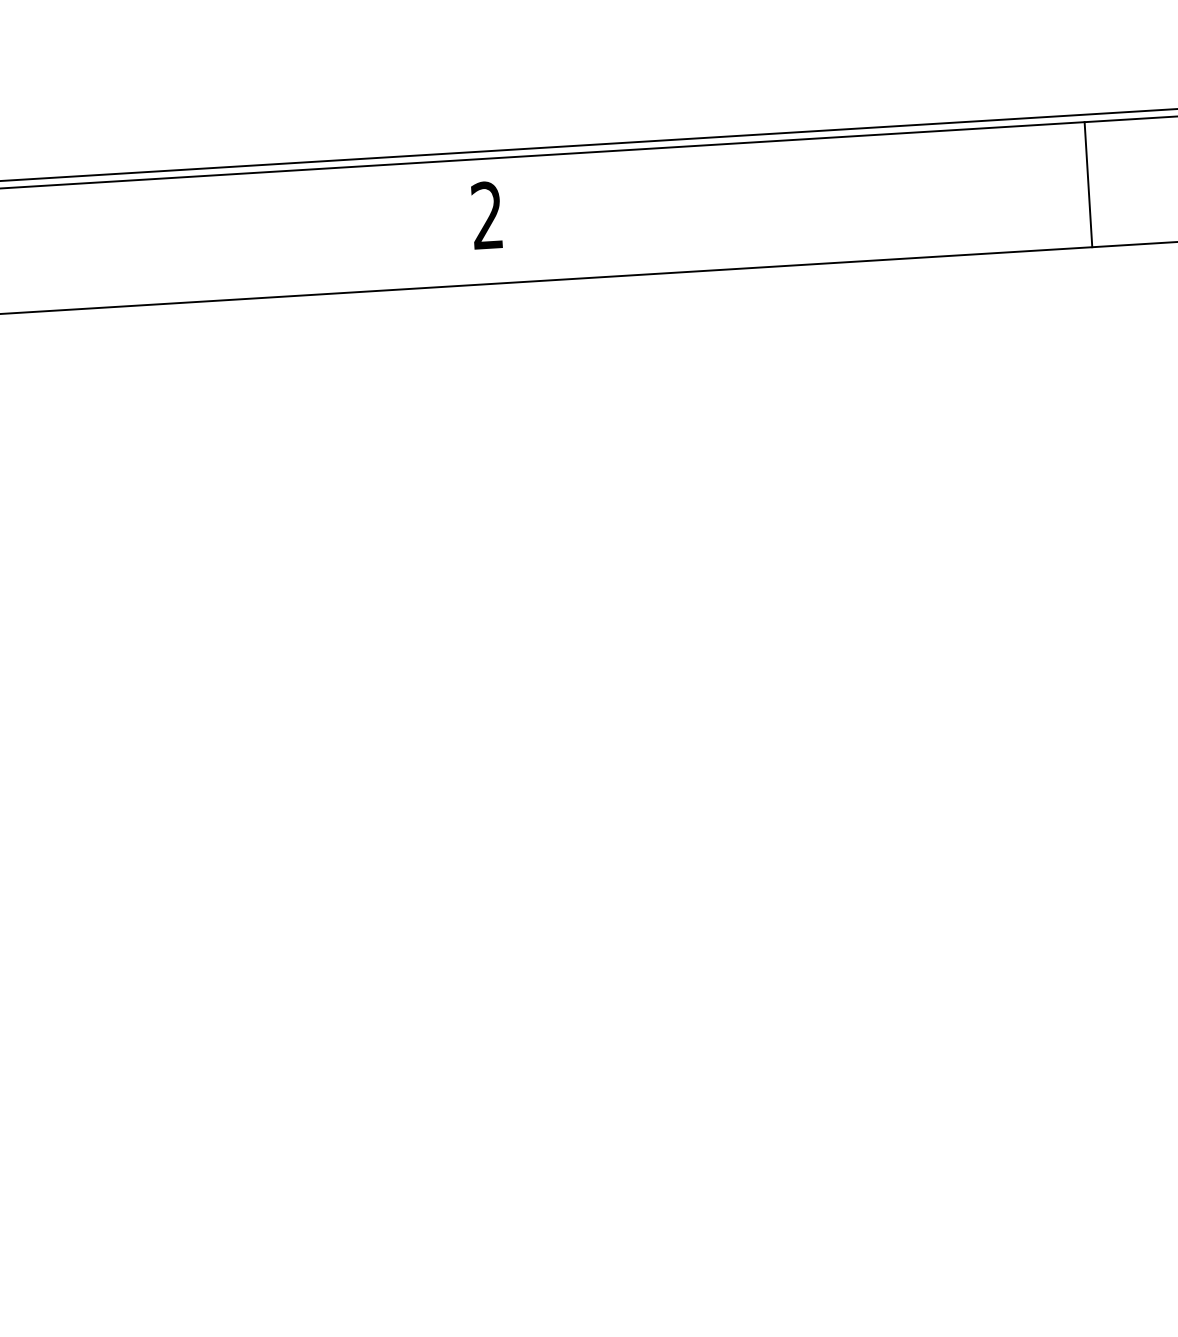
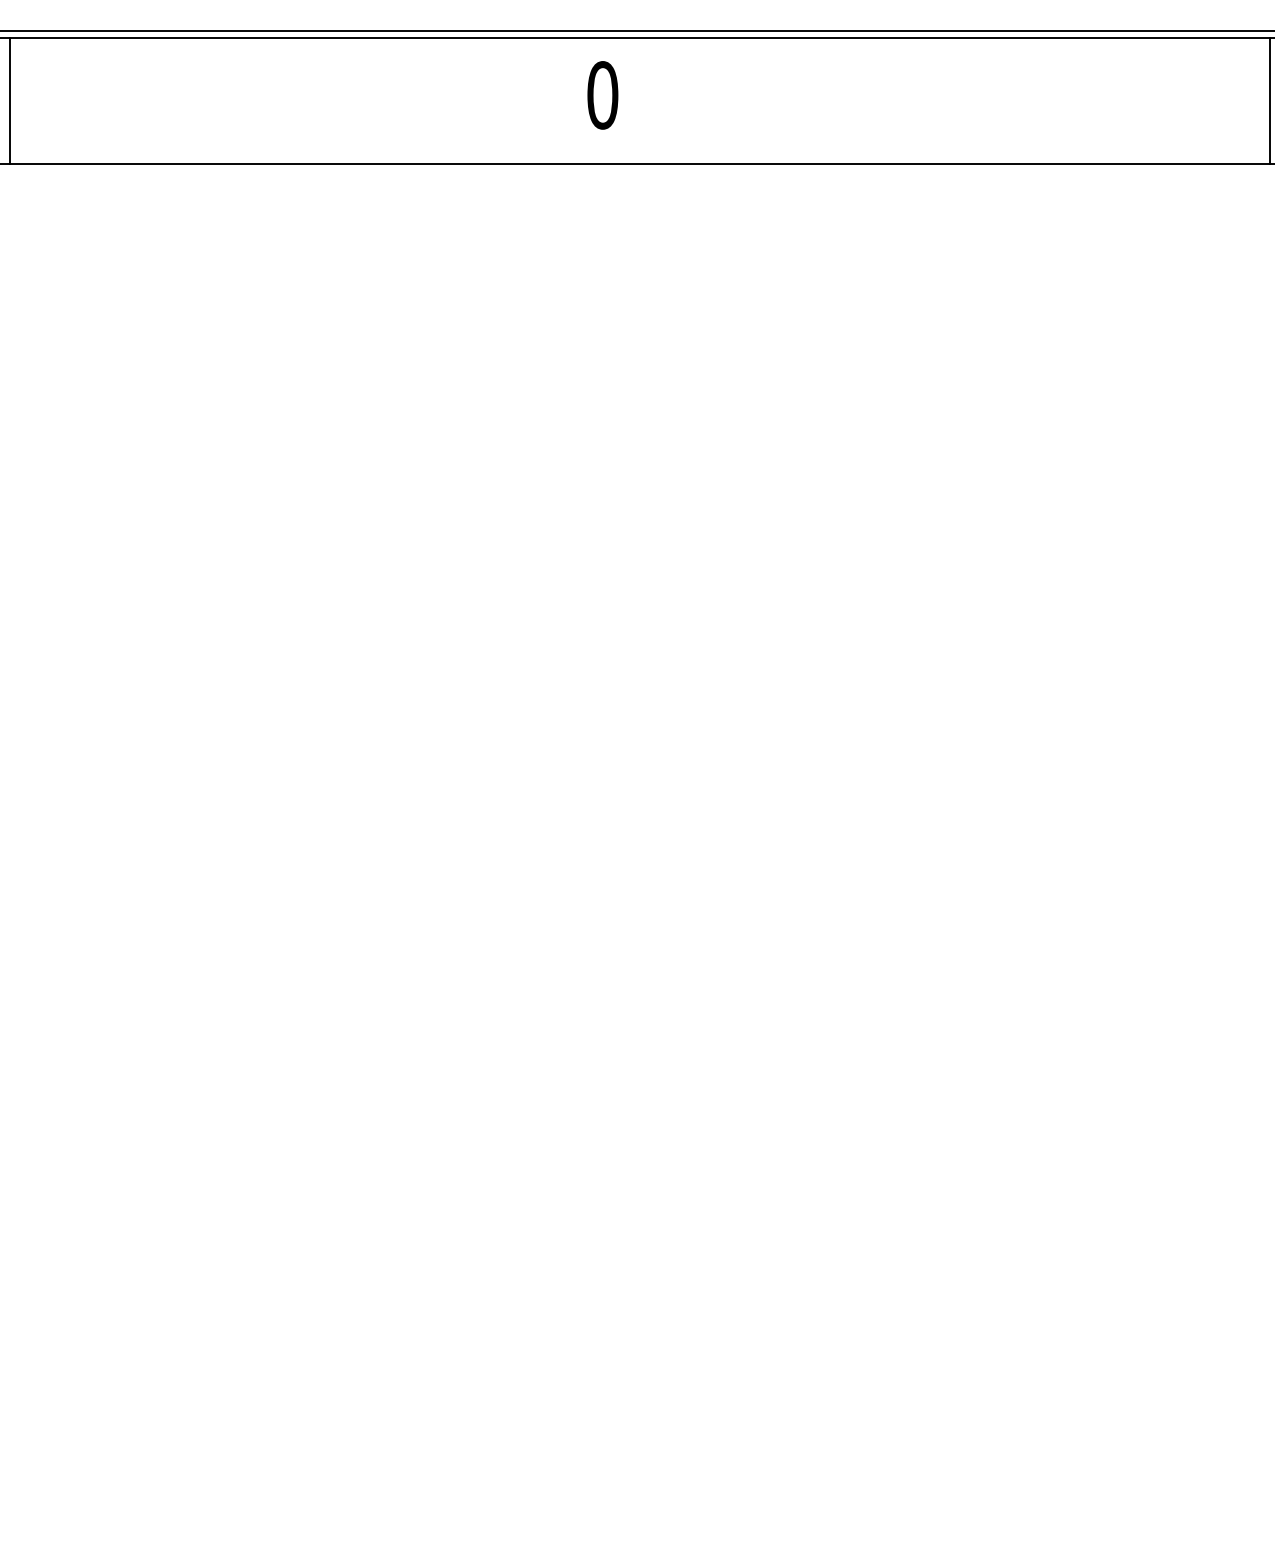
line: (1088, 184) -> (1269, 100), moved
text: (487, 215) -> (602, 95), 2 -> 0

